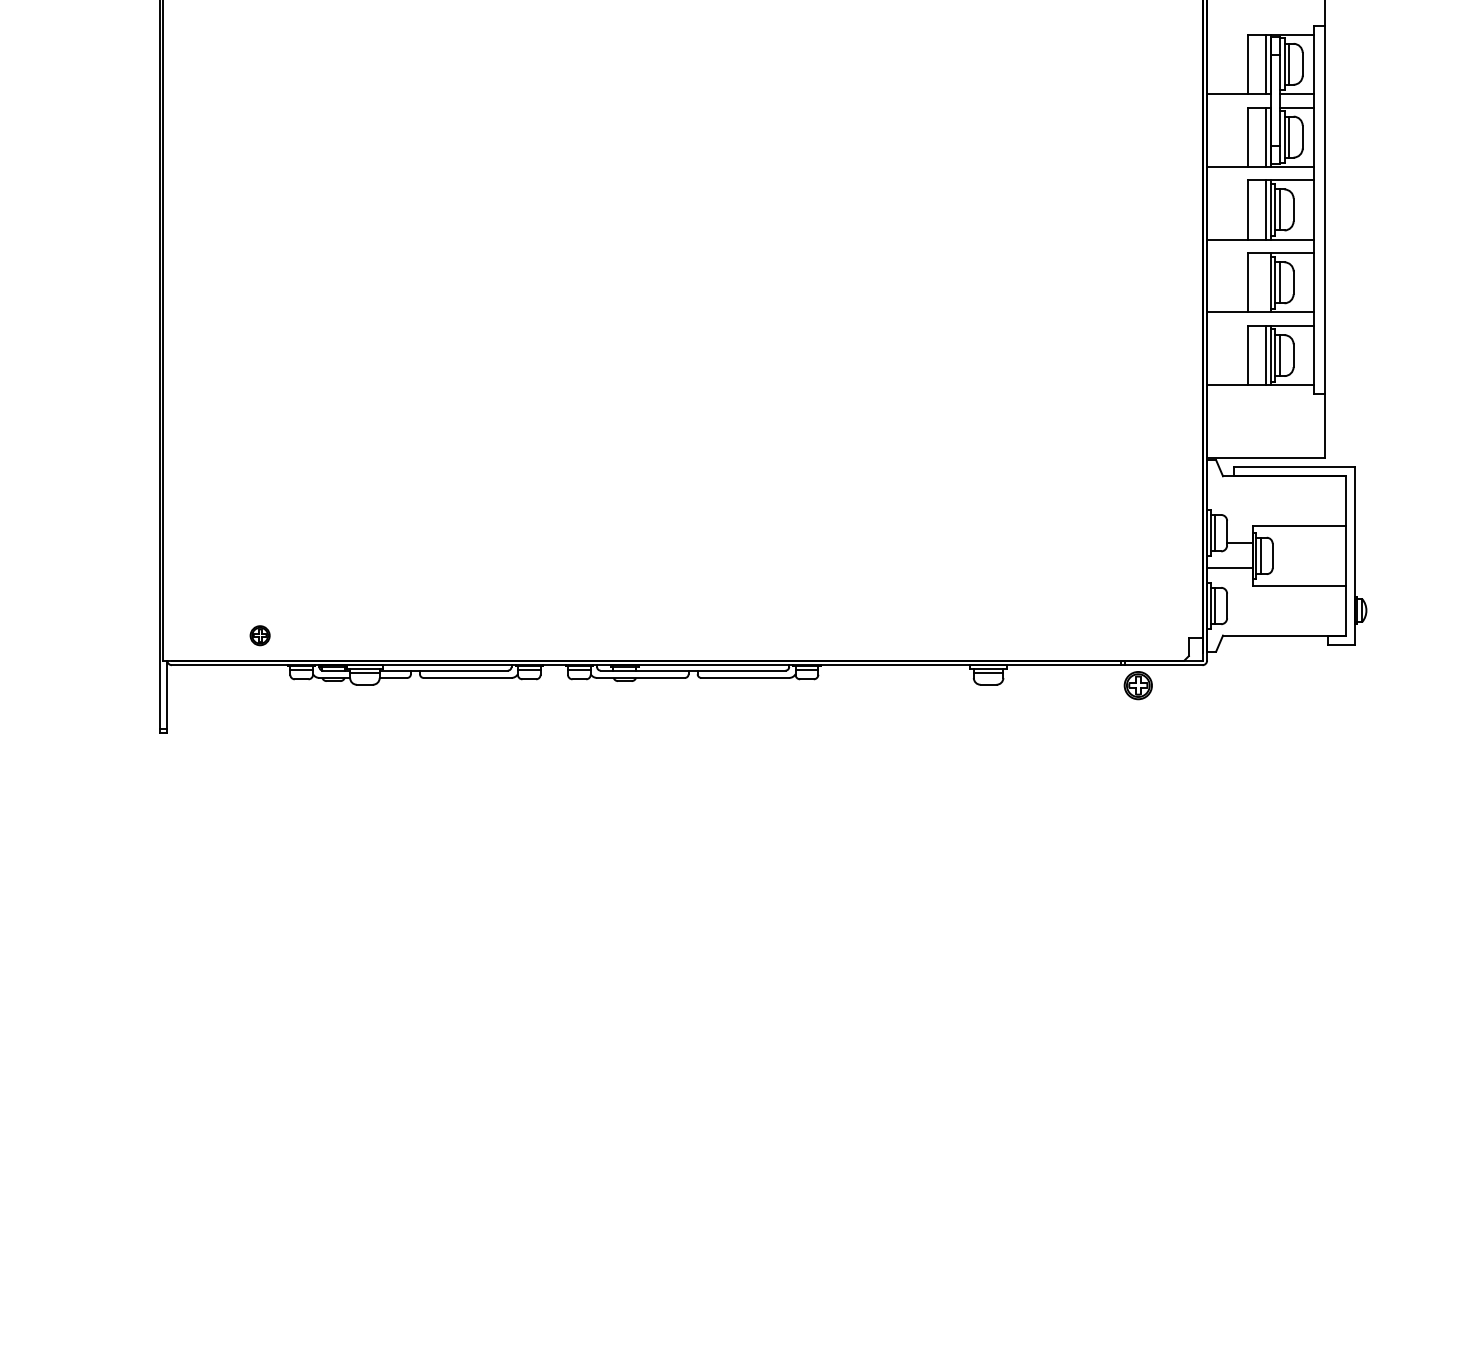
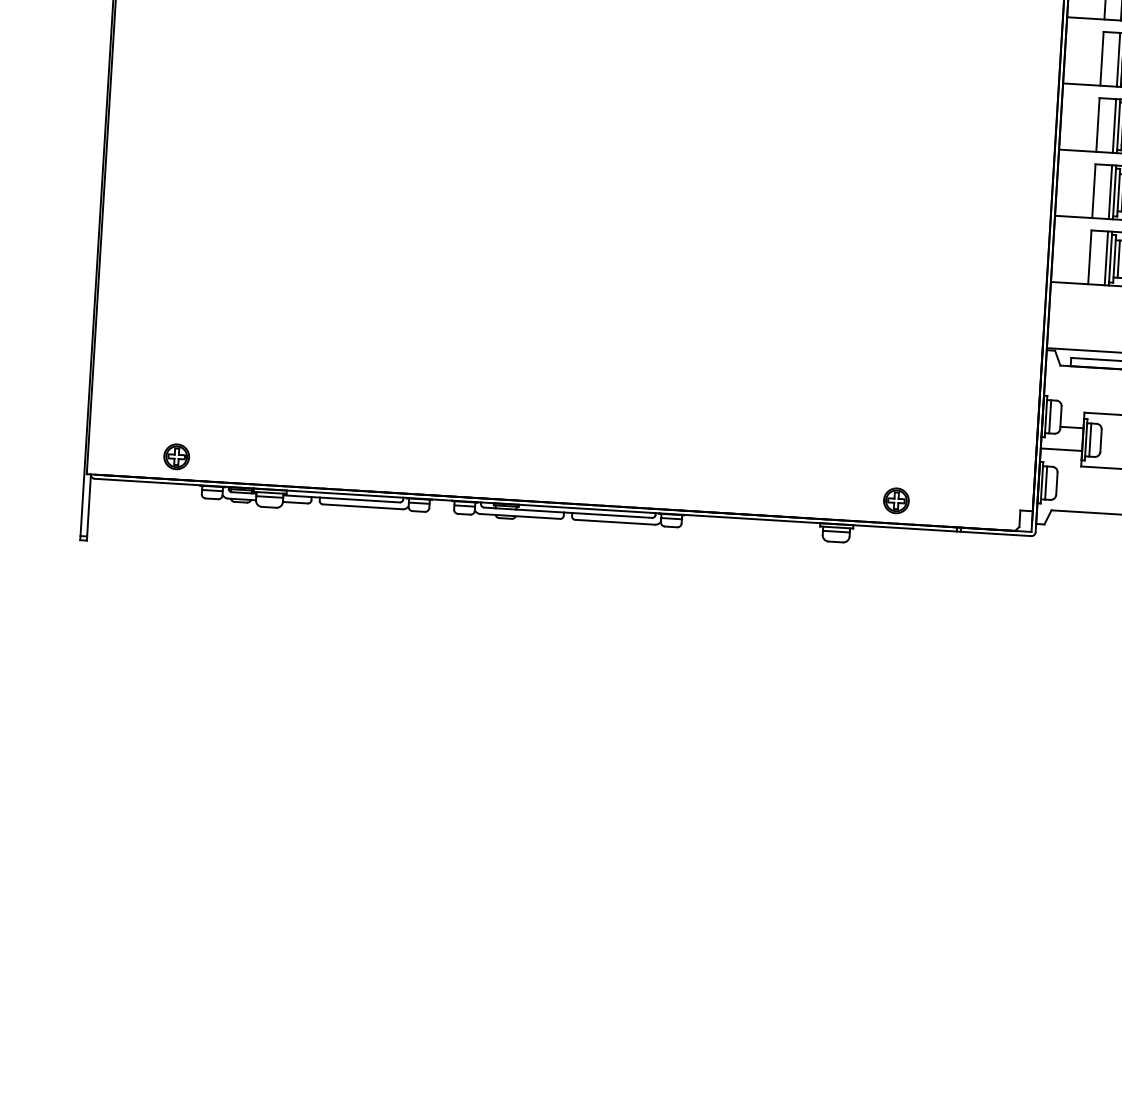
line: (1266, 282) -> (1110, 191), added
part: (259, 635) -> (176, 456), size x1.43
part: (1137, 685) -> (895, 500), moved

